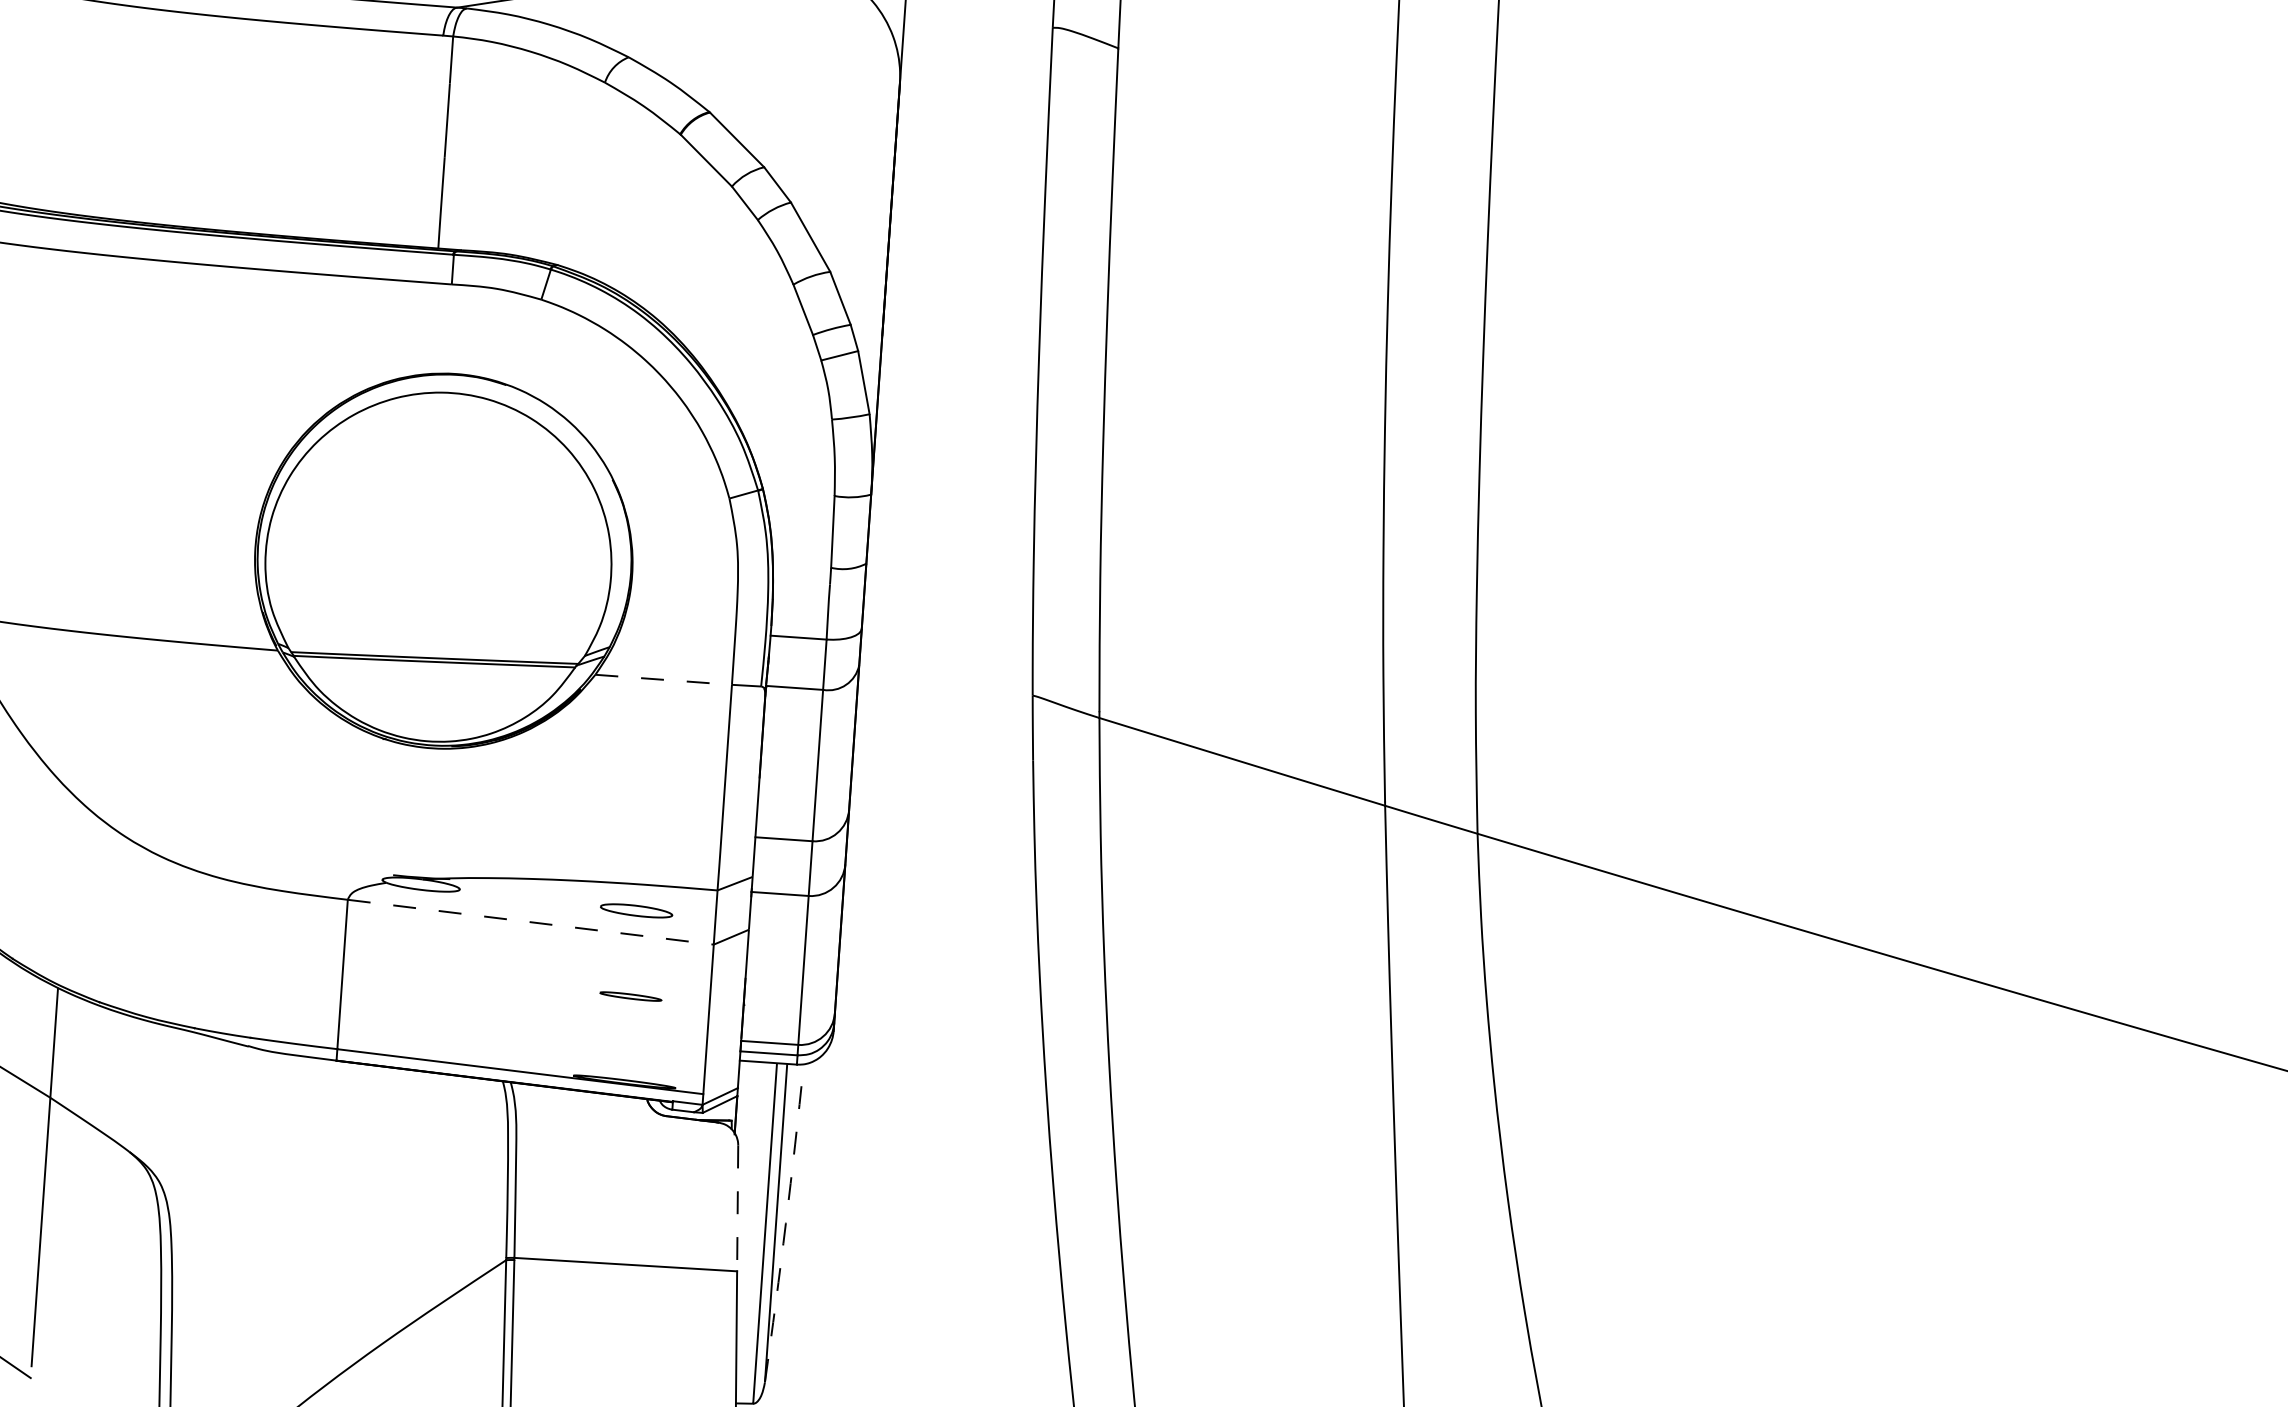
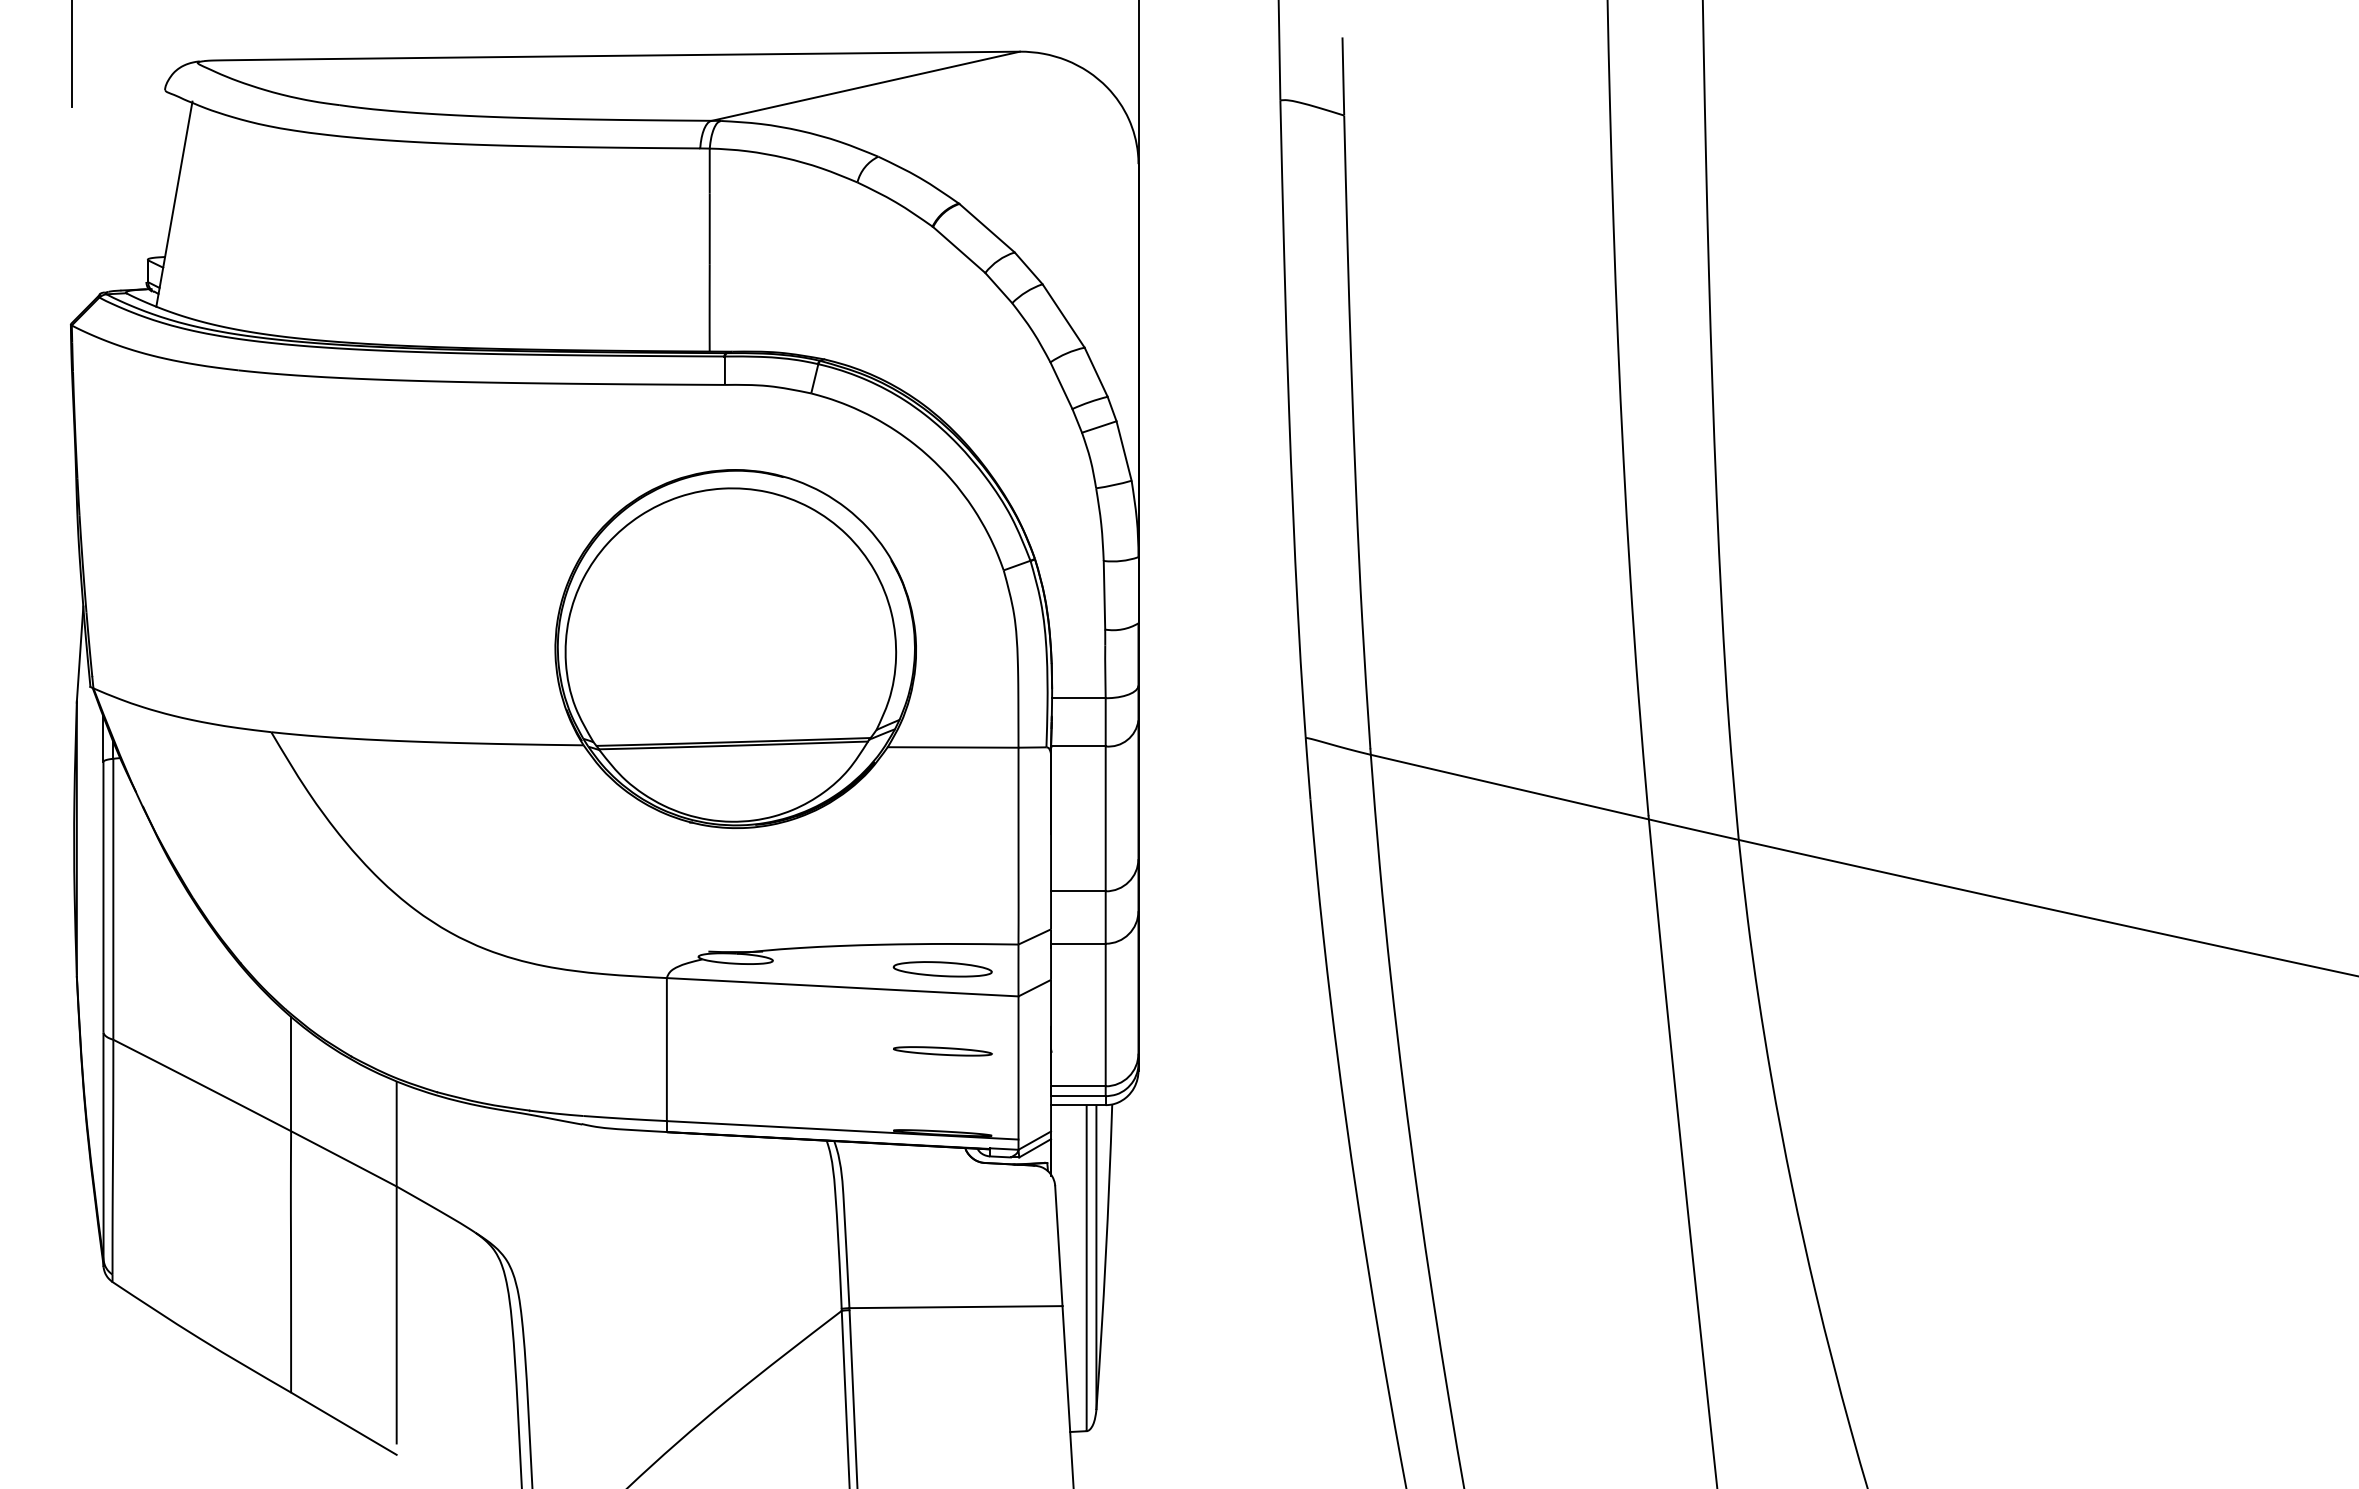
line: (664, 679) -> (953, 747), dashed -> solid
part: (636, 910) -> (942, 969), size x1.43
line: (531, 922) -> (843, 987), dashed -> solid
part: (630, 996) -> (942, 1051), size x1.67
line: (737, 1208) -> (1058, 1246), dashed -> solid
arc: (785, 1223) -> (1105, 1257), dashed -> solid

